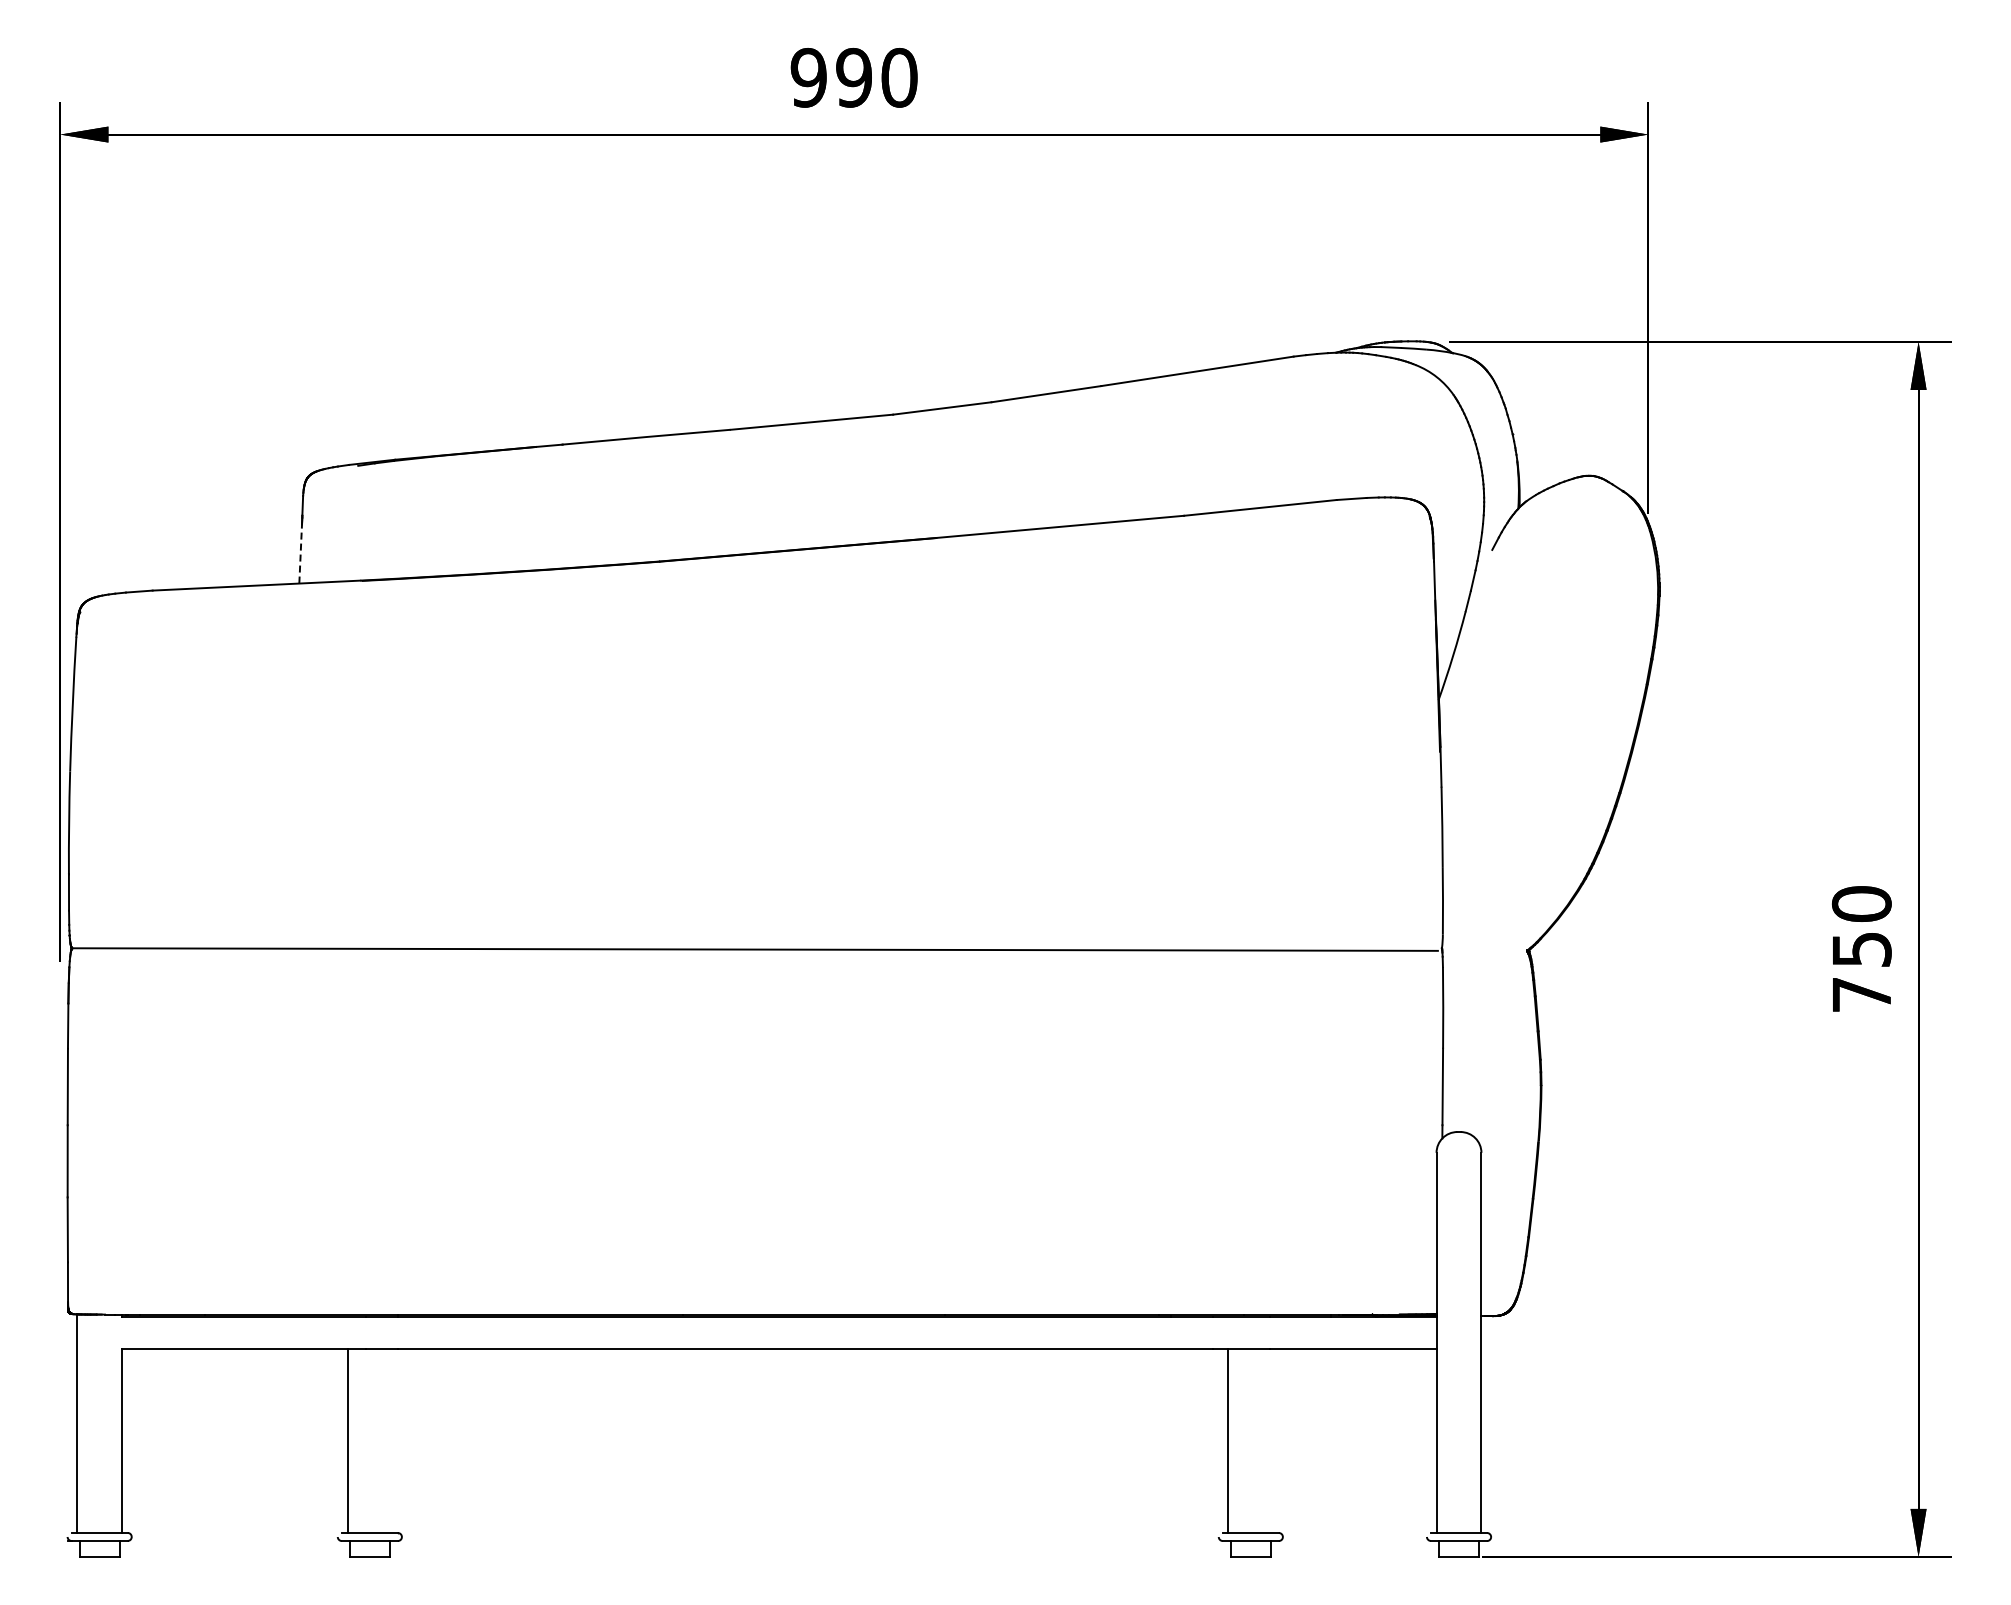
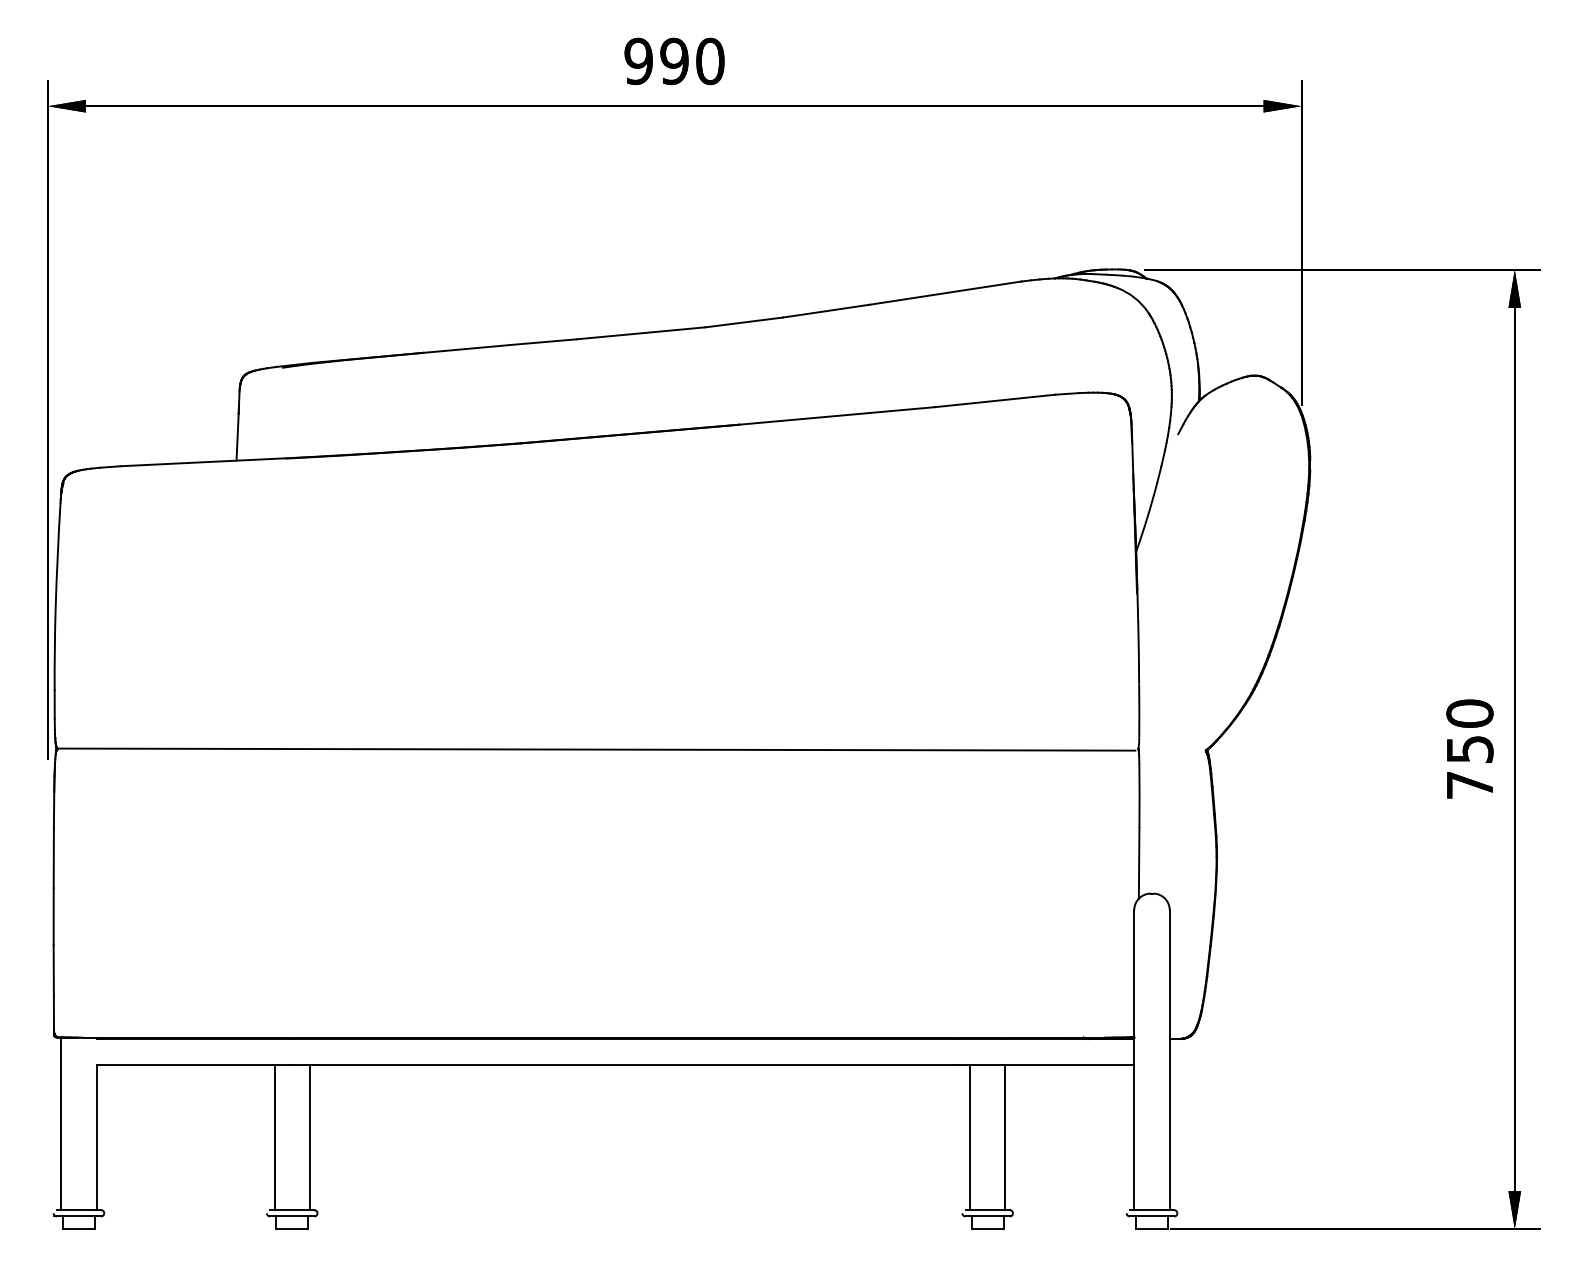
line: (300, 553) -> (237, 436), dashed -> solid
line: (392, 1440) -> (310, 1137), added
line: (1273, 1440) -> (1005, 1137), added

